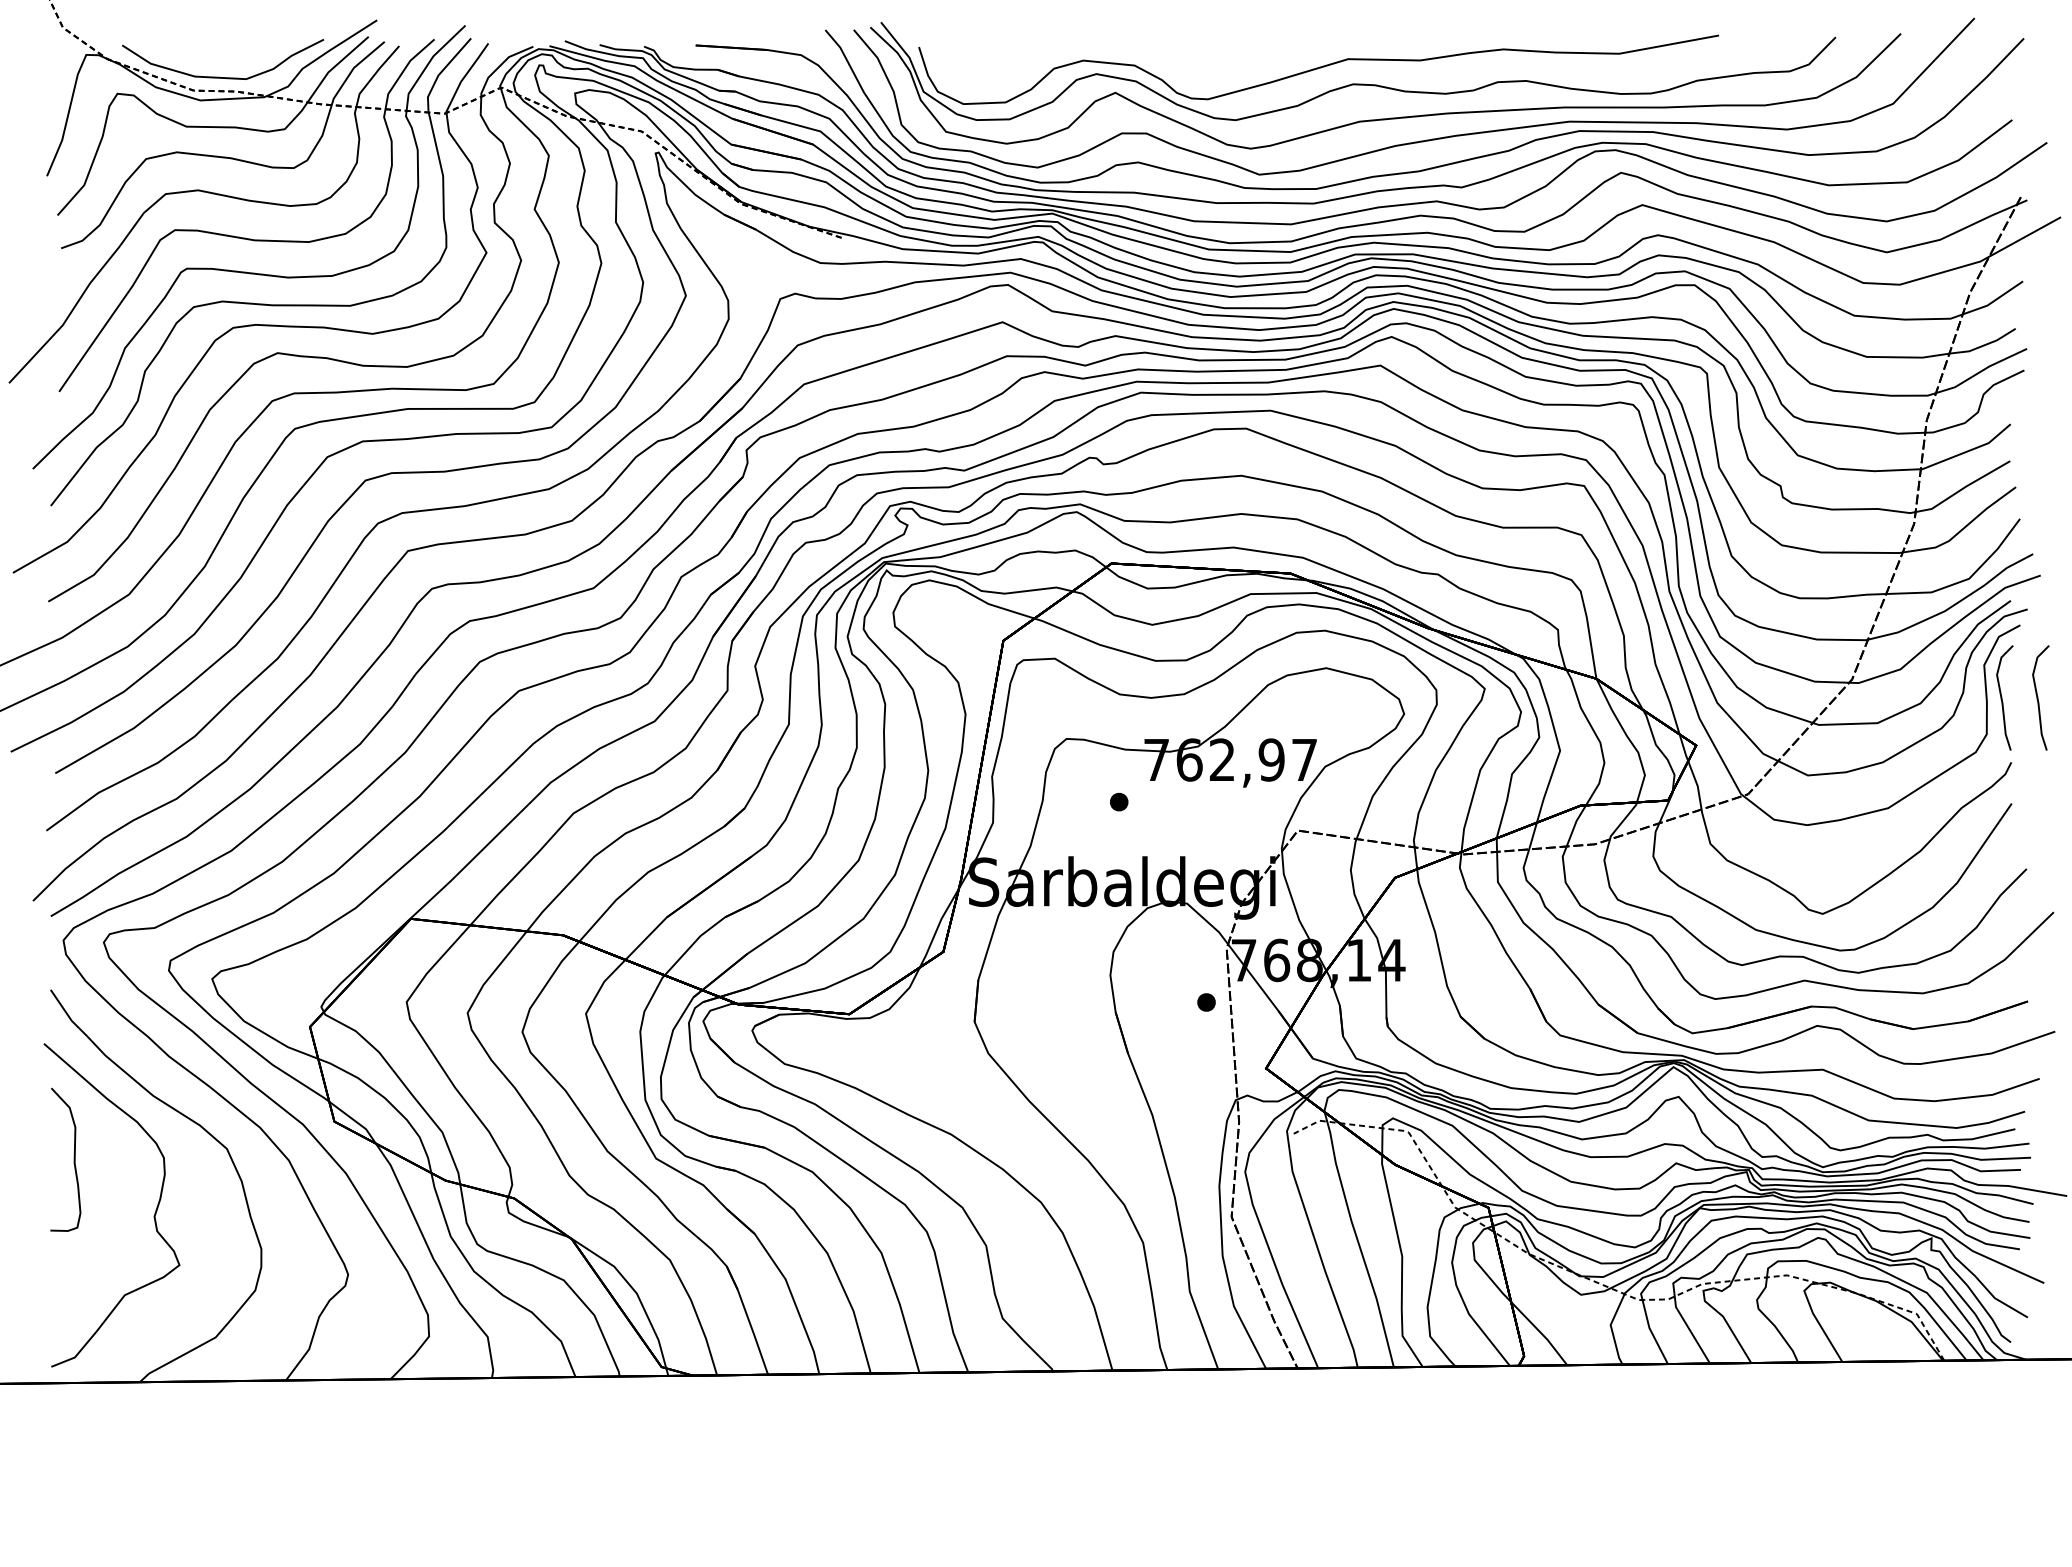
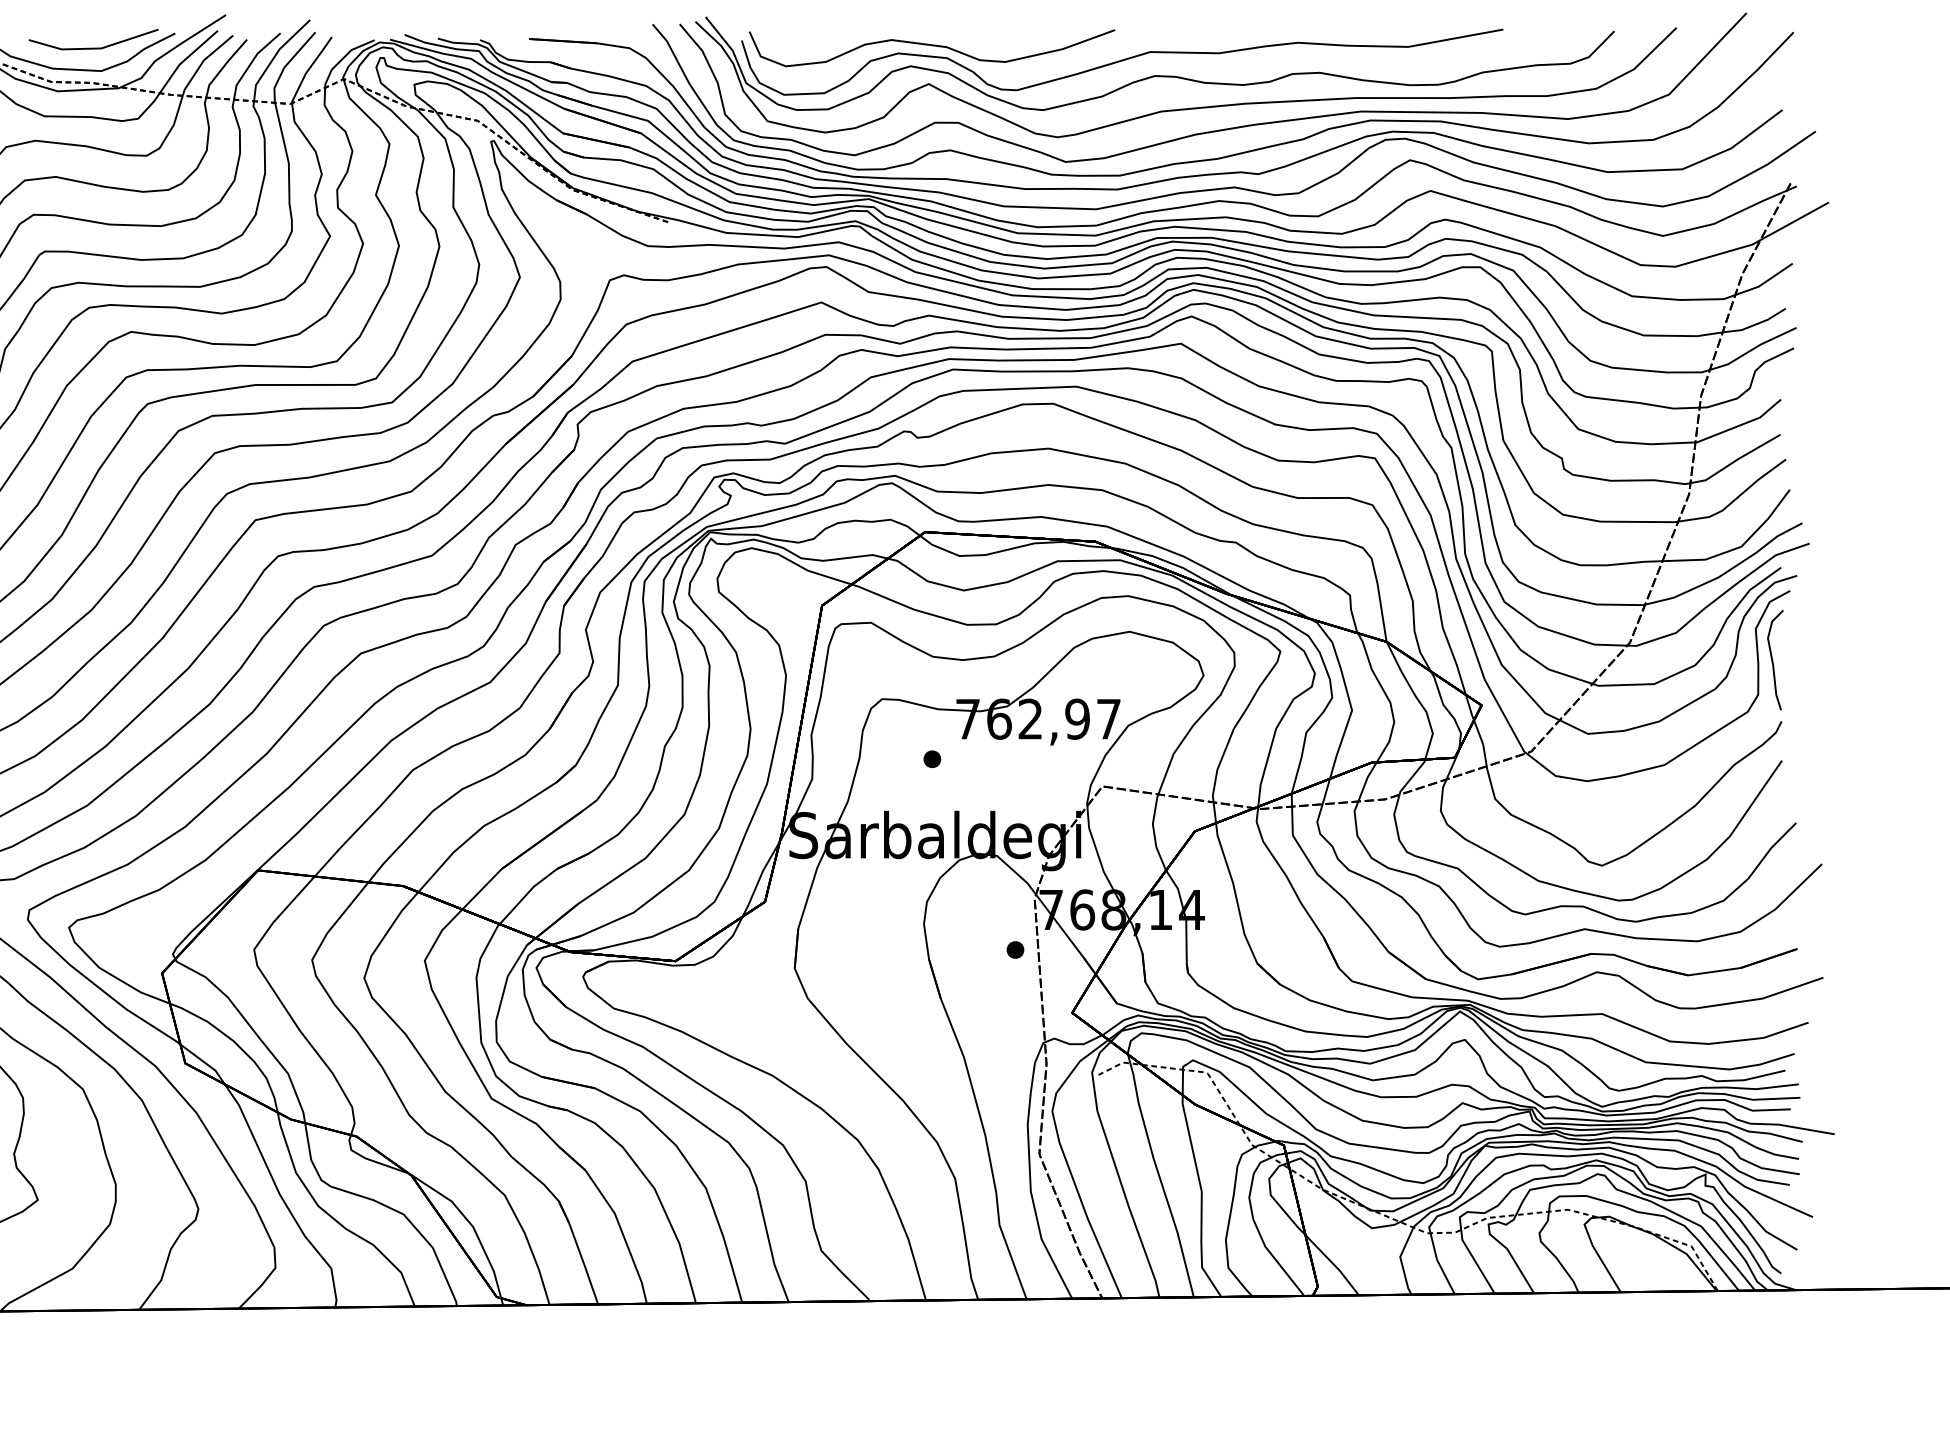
curve: (1118, 52) -> (931, 45), added
line: (238, 54) -> (94, 47), added
curve: (2038, 697) -> (1807, 659), removed

